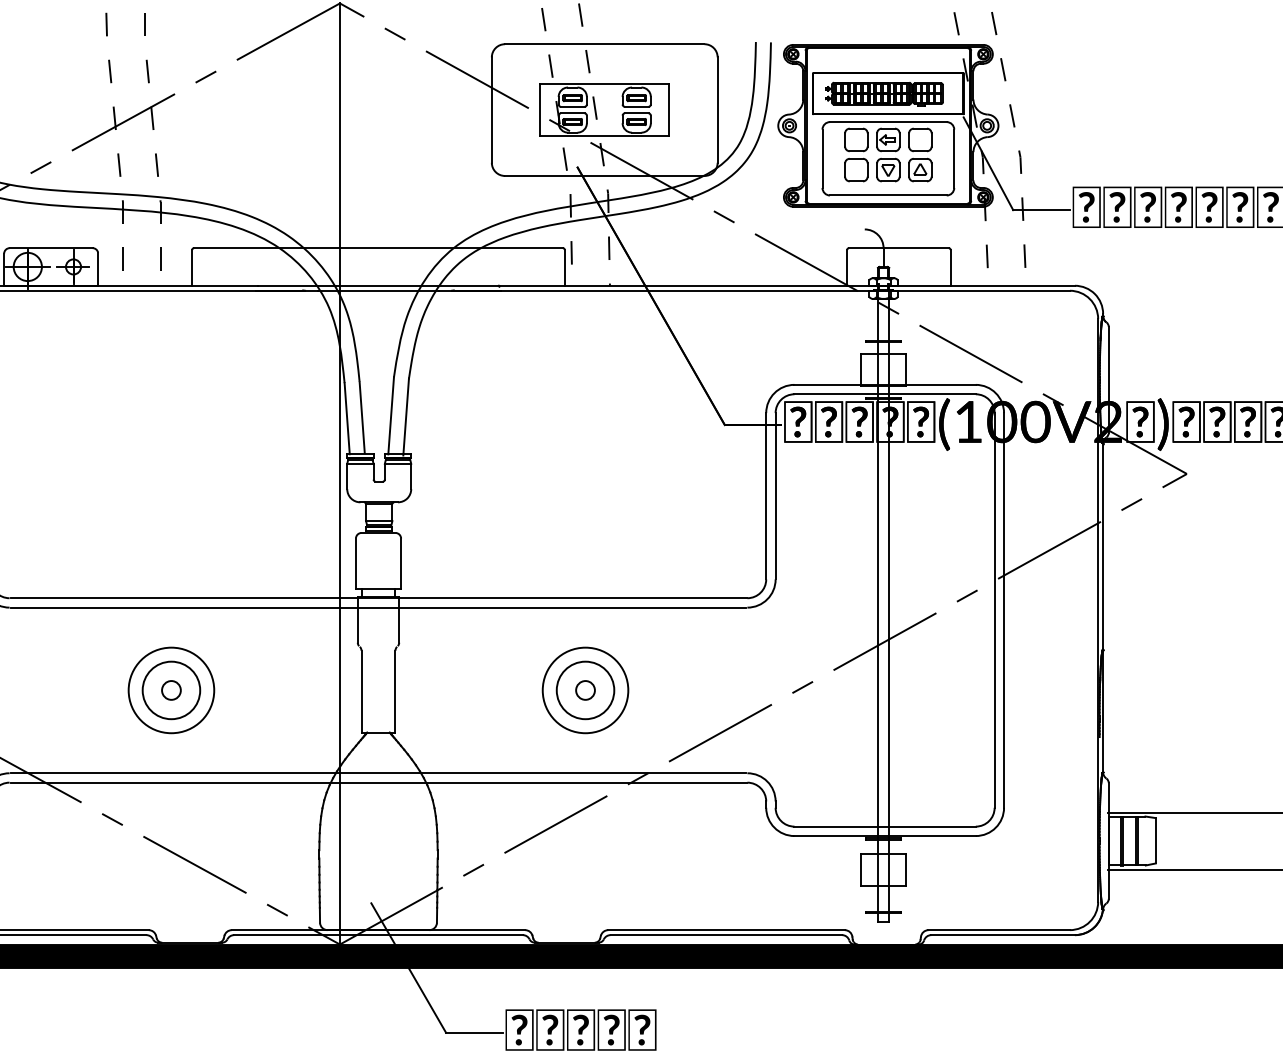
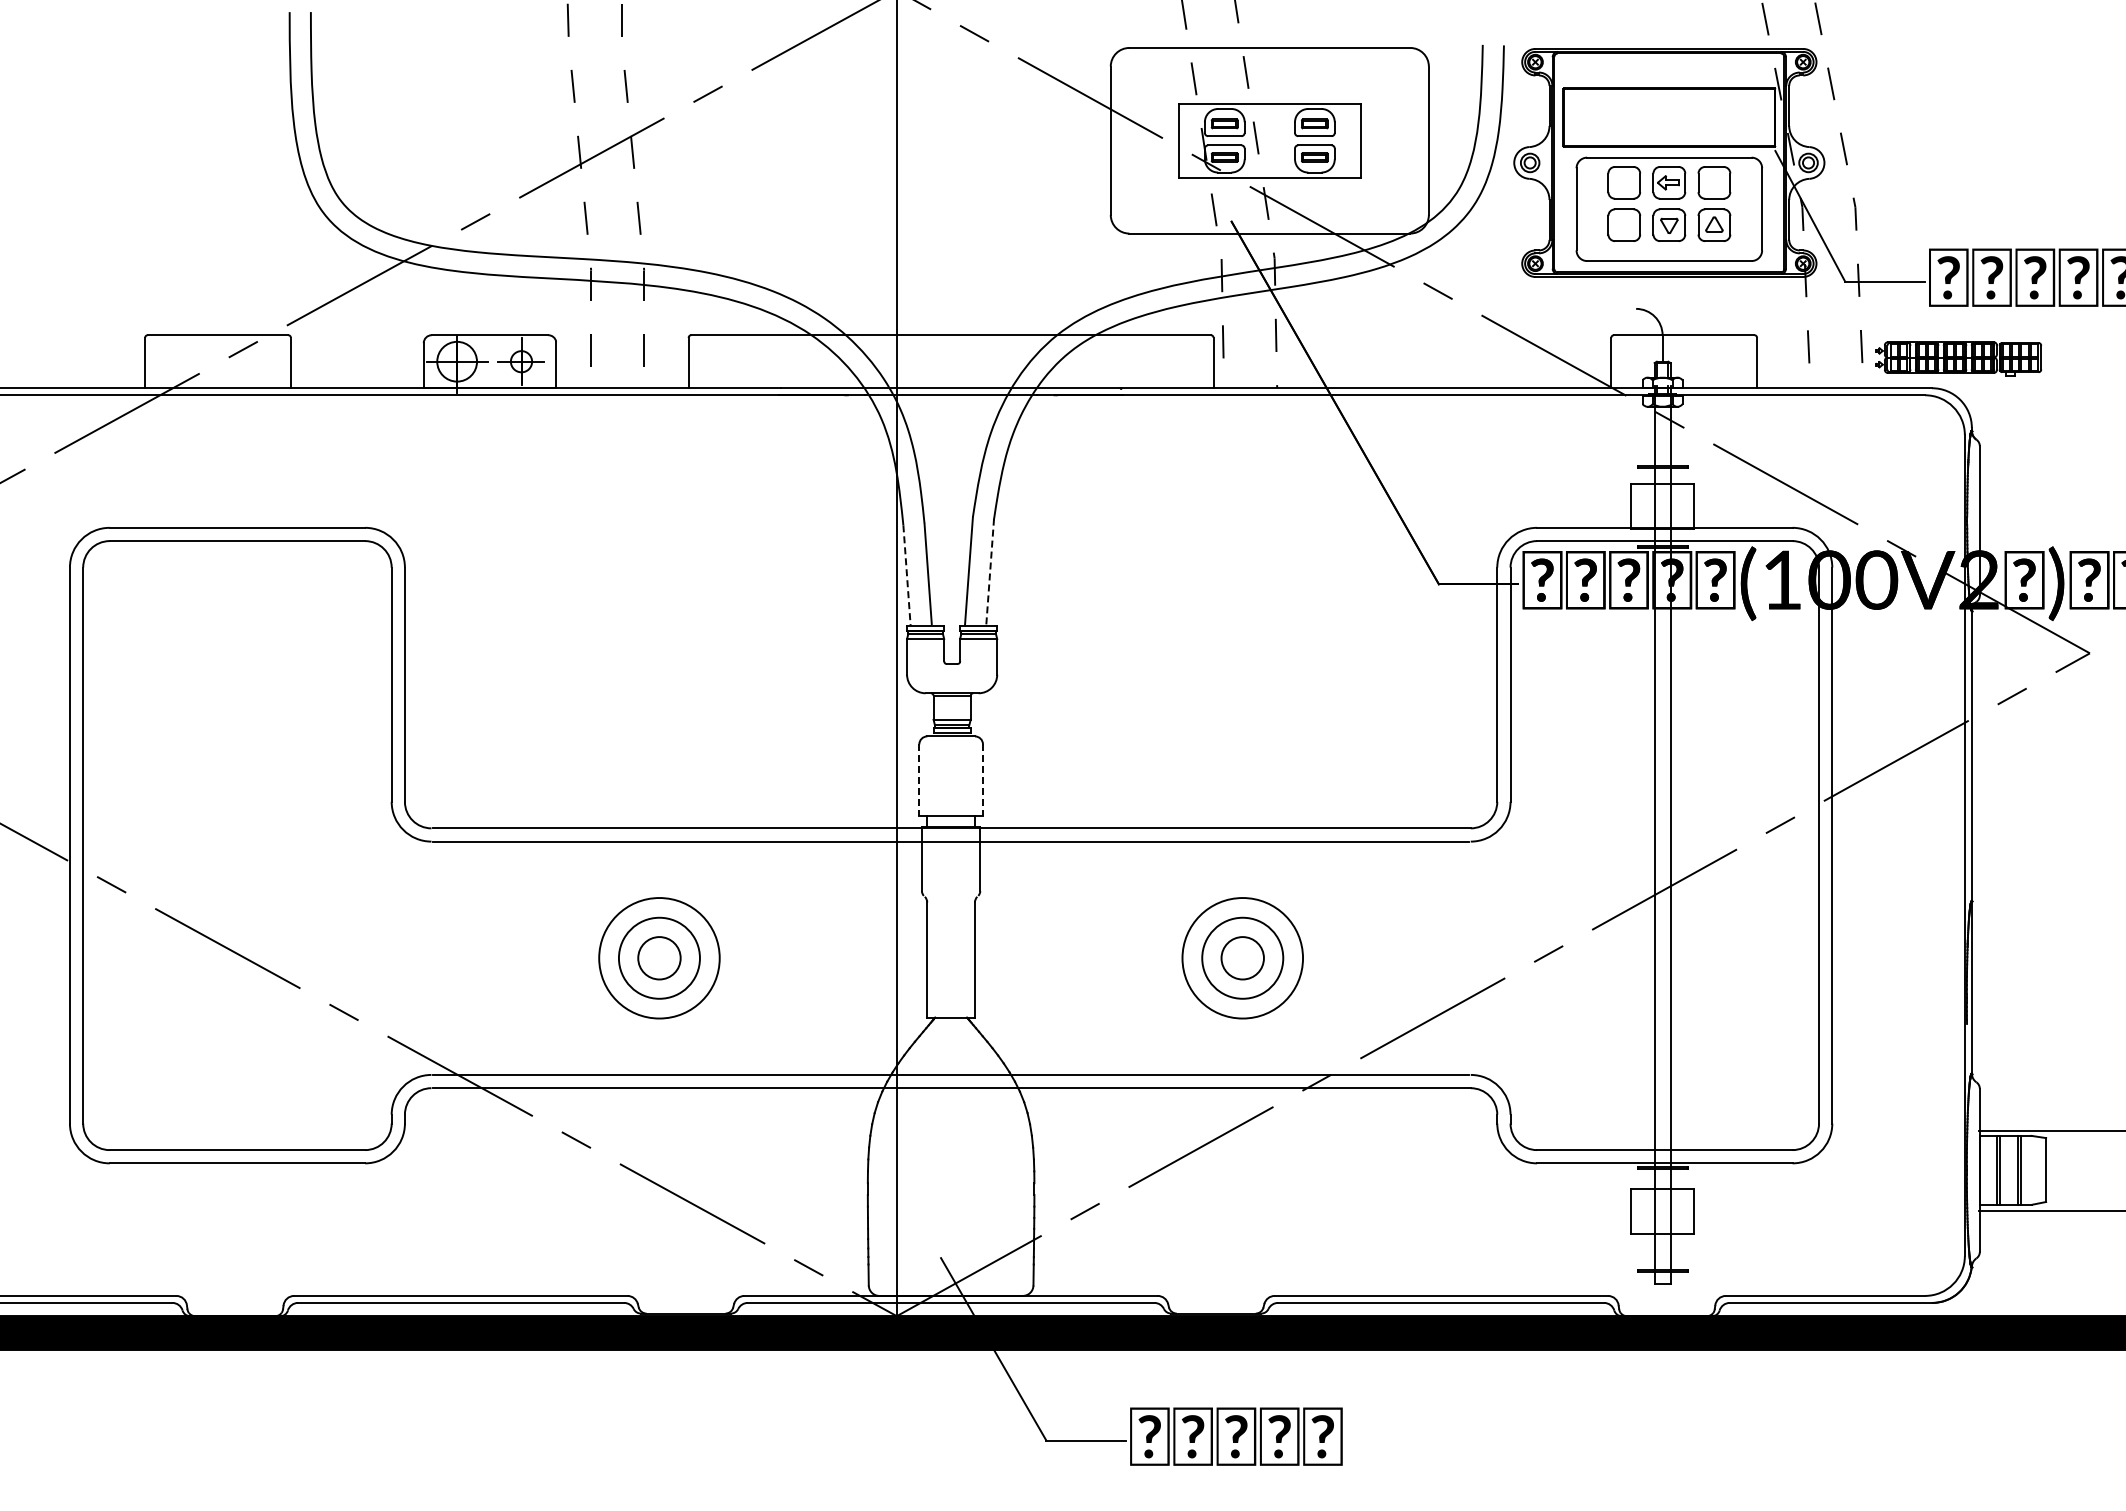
part: (884, 94) -> (1958, 358), moved
line: (406, 417) -> (990, 573), solid -> dashed
line: (347, 418) -> (907, 575), solid -> dashed
line: (356, 564) -> (919, 780), solid -> dashed
line: (400, 564) -> (982, 780), solid -> dashed
circle: (171, 690) -> (659, 958), size x1.6
circle: (585, 690) -> (1242, 958), size x1.6

